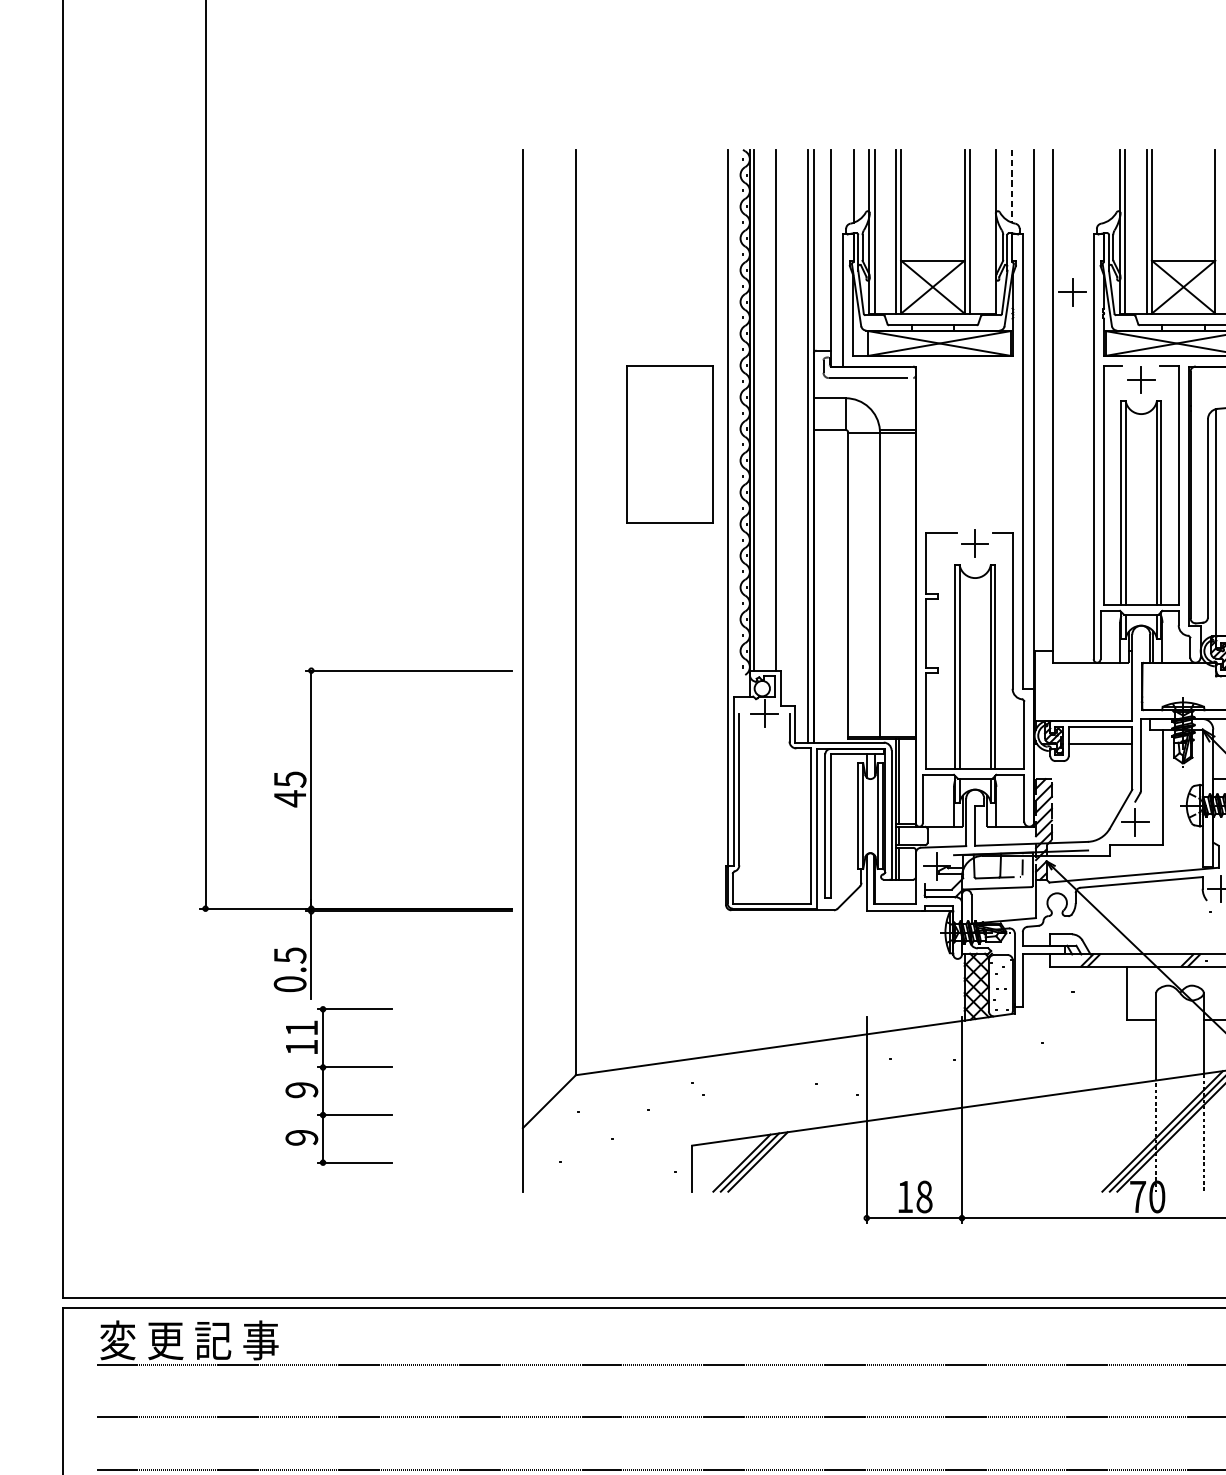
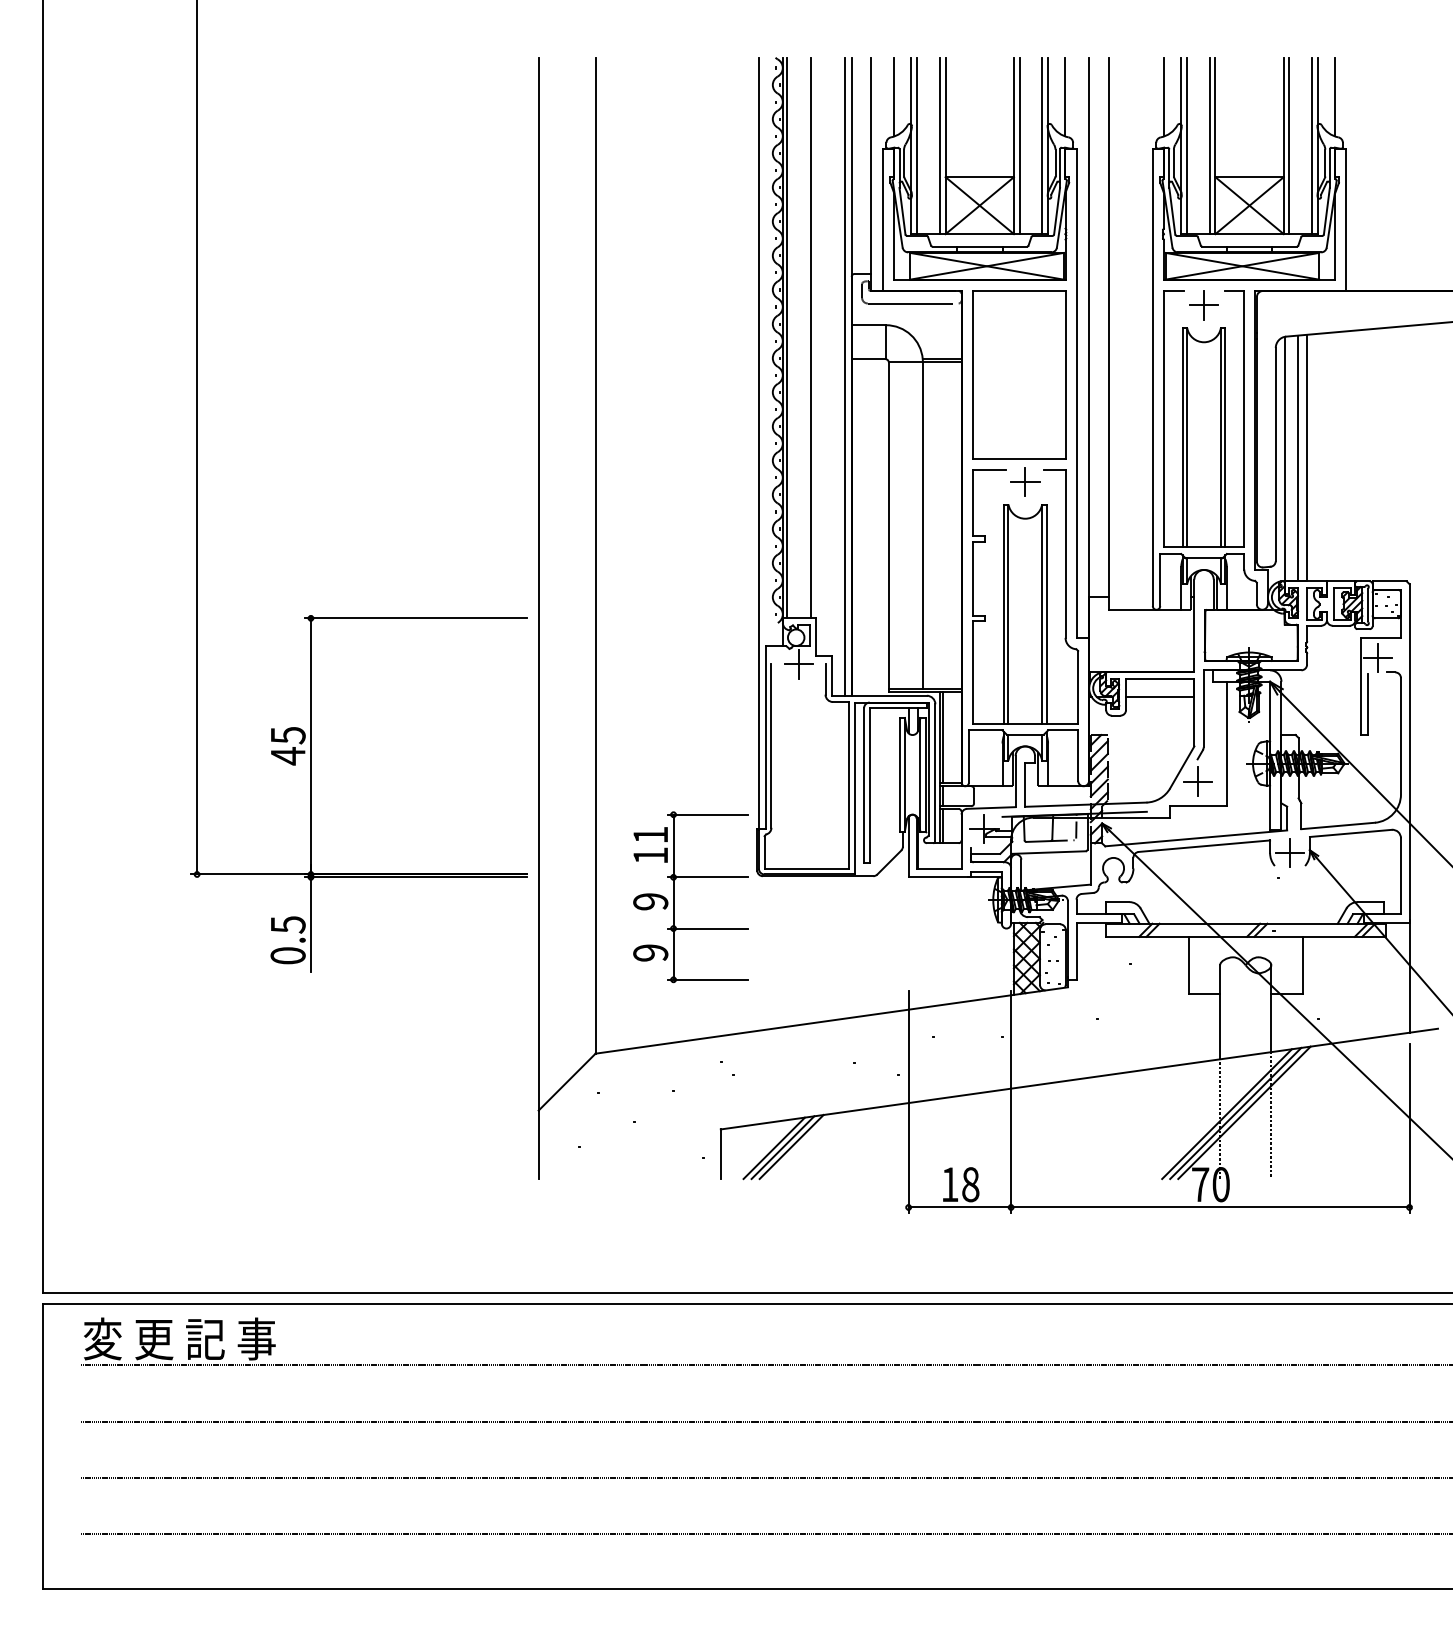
line: (1104, 185) -> (1164, 96), added
line: (1012, 186) -> (1065, 97), dashed -> solid
line: (991, 231) -> (1042, 145), added
line: (1220, 231) -> (1289, 145), added
part: (1072, 292) -> (1129, 211), removed
part: (670, 444) -> (1019, 374), moved
part: (323, 1086) -> (674, 897), moved

